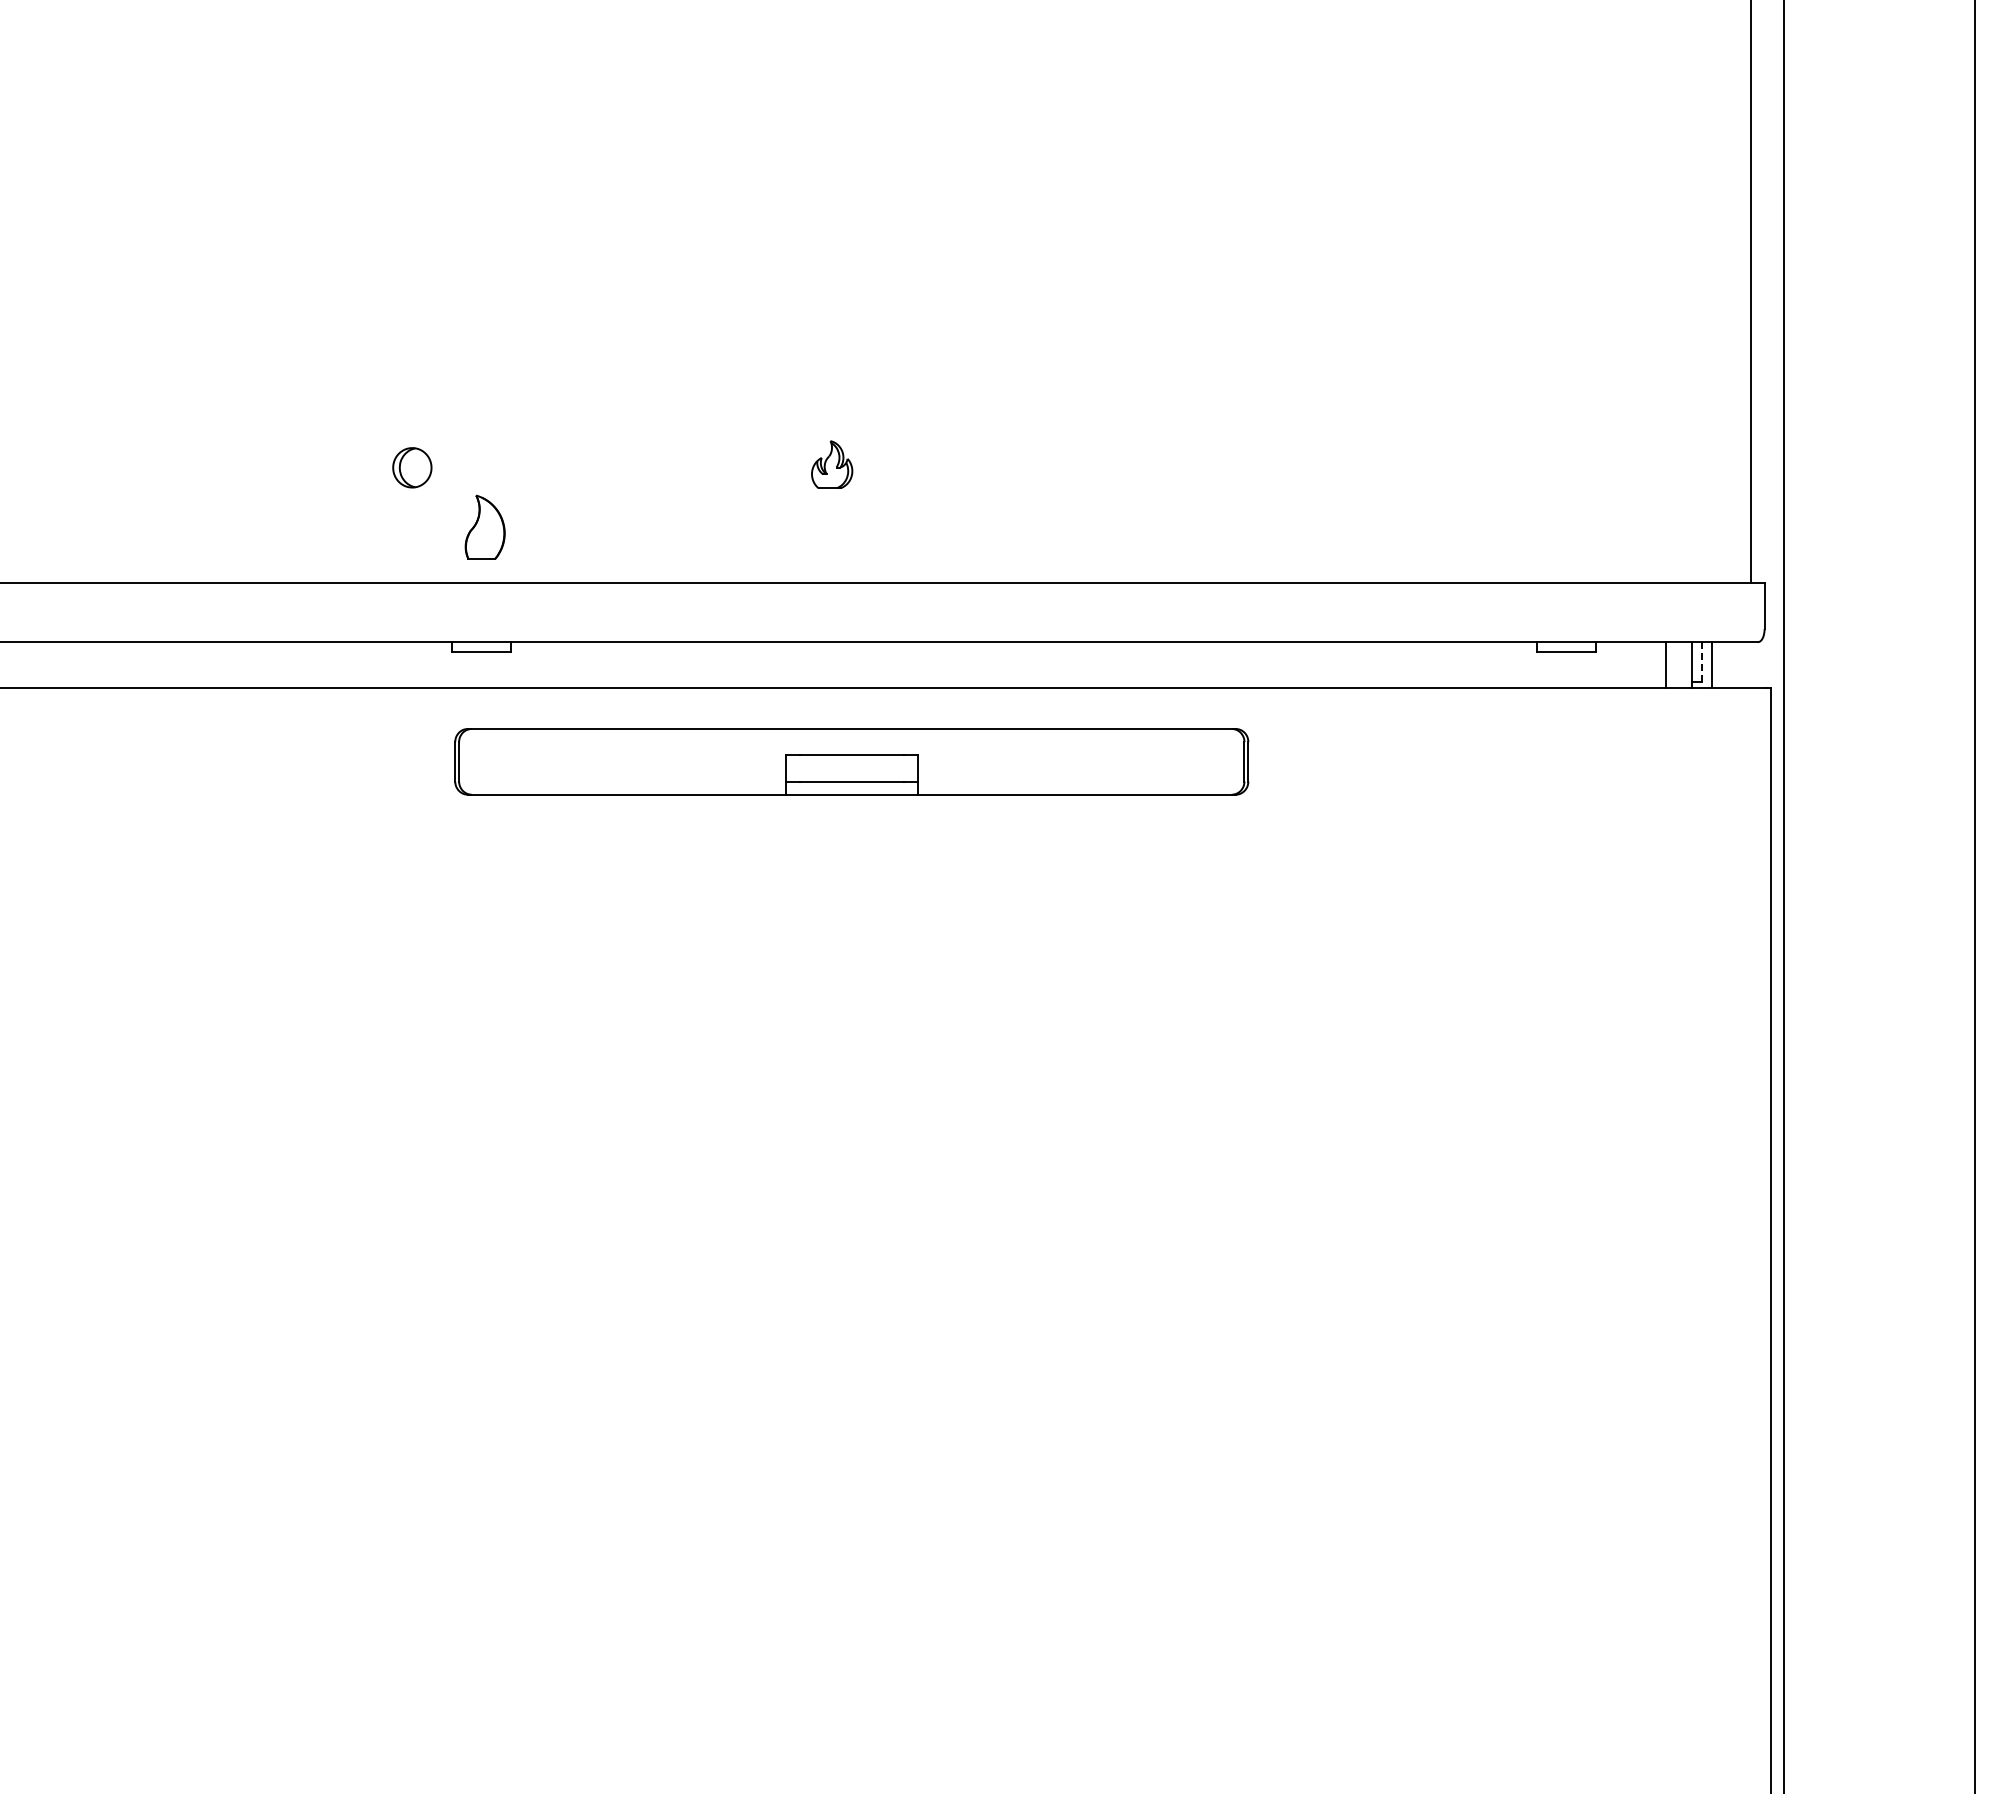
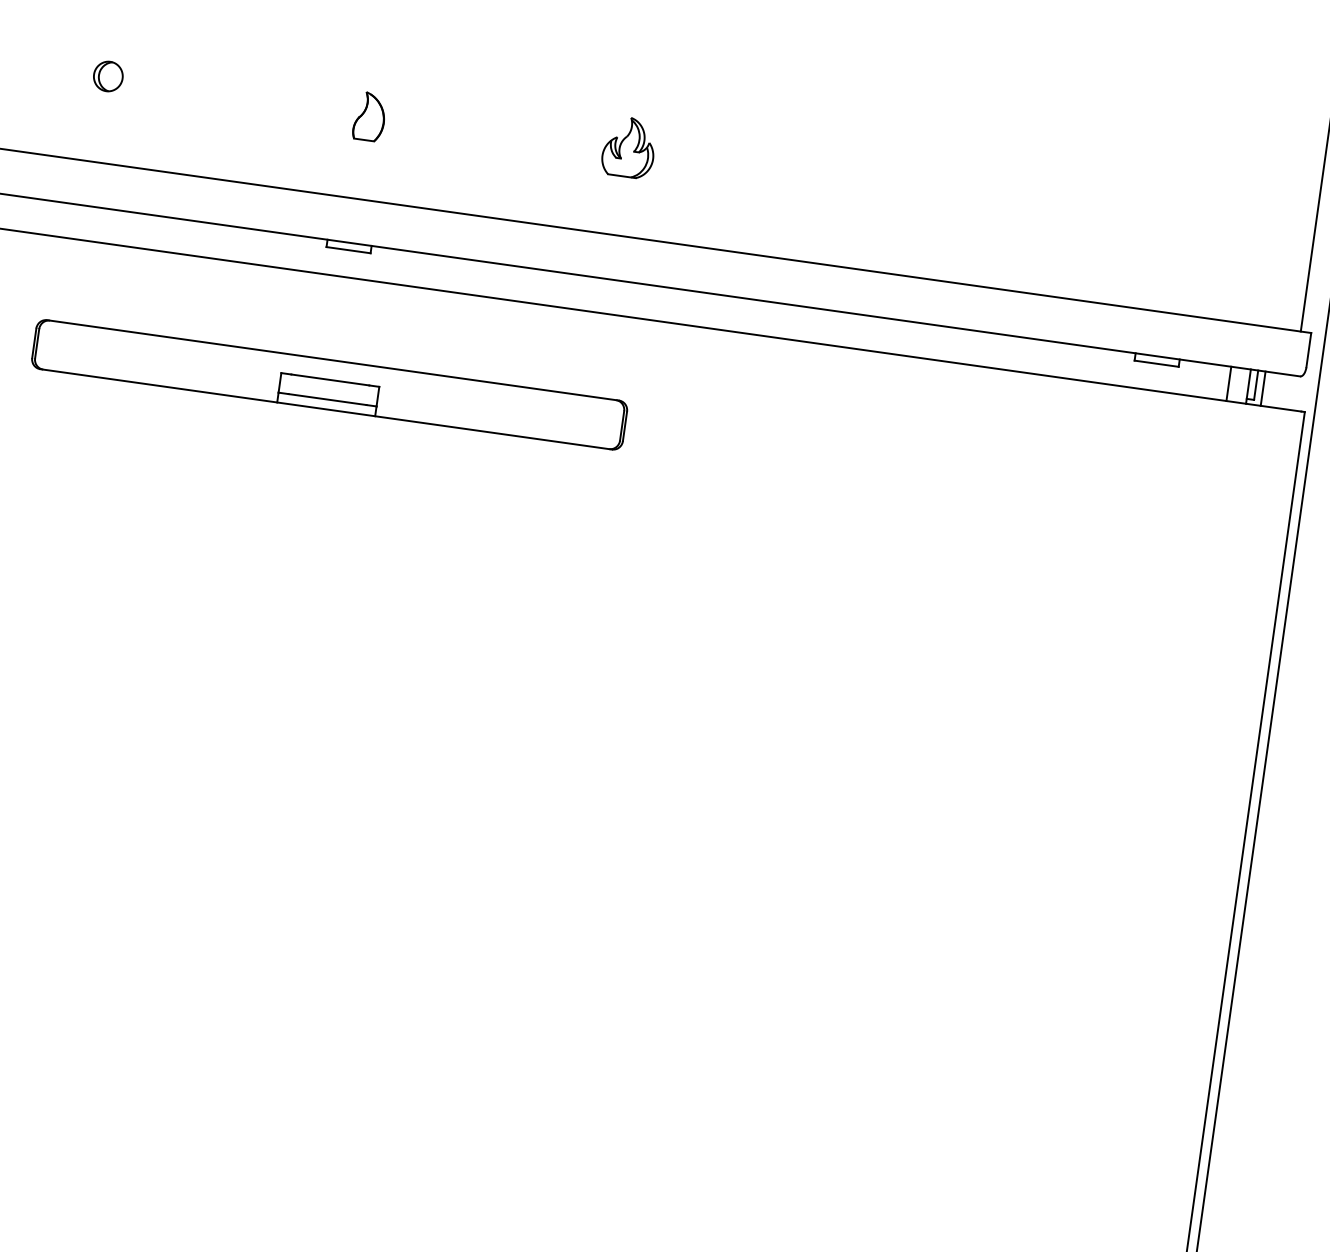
part: (831, 464) -> (628, 147), size x1.67
part: (412, 467) -> (108, 76), moved
part: (484, 526) -> (369, 116), moved
line: (1701, 661) -> (1255, 384), dashed -> solid
part: (851, 761) -> (329, 384), moved

